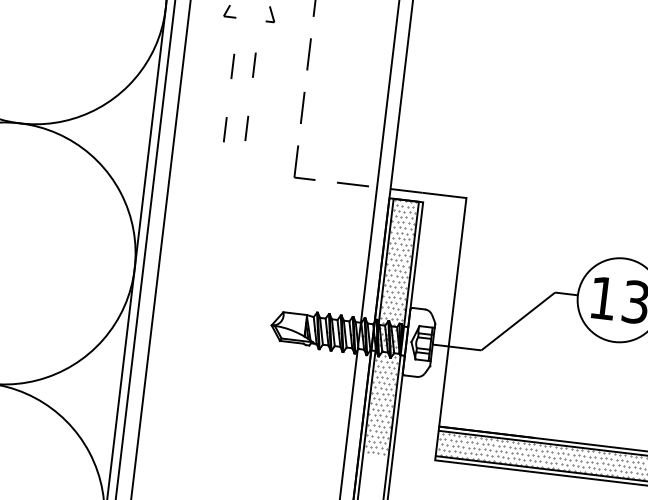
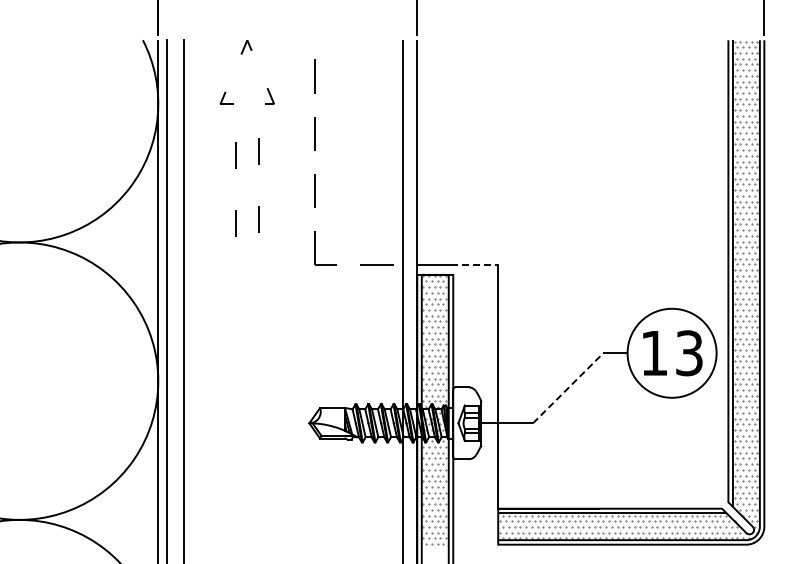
line: (445, 195) -> (475, 265), solid -> dashed
line: (518, 321) -> (568, 388), solid -> dashed

